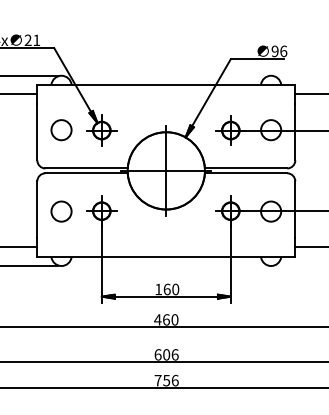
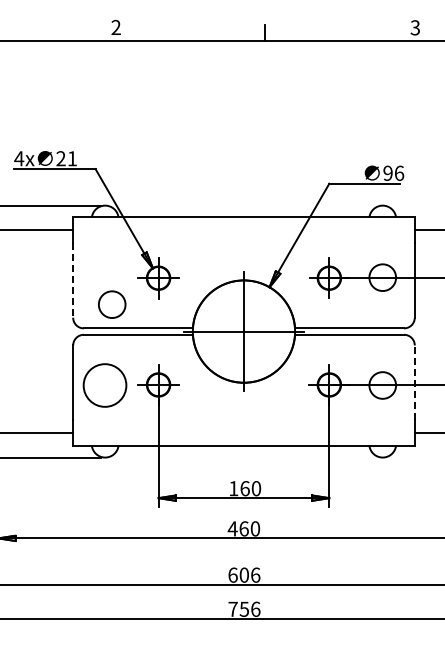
circle: (61, 130) -> (112, 304), moved
line: (37, 132) -> (73, 280), solid -> dashed
line: (295, 209) -> (414, 382), solid -> dashed
circle: (61, 211) -> (105, 385), size x1.6

